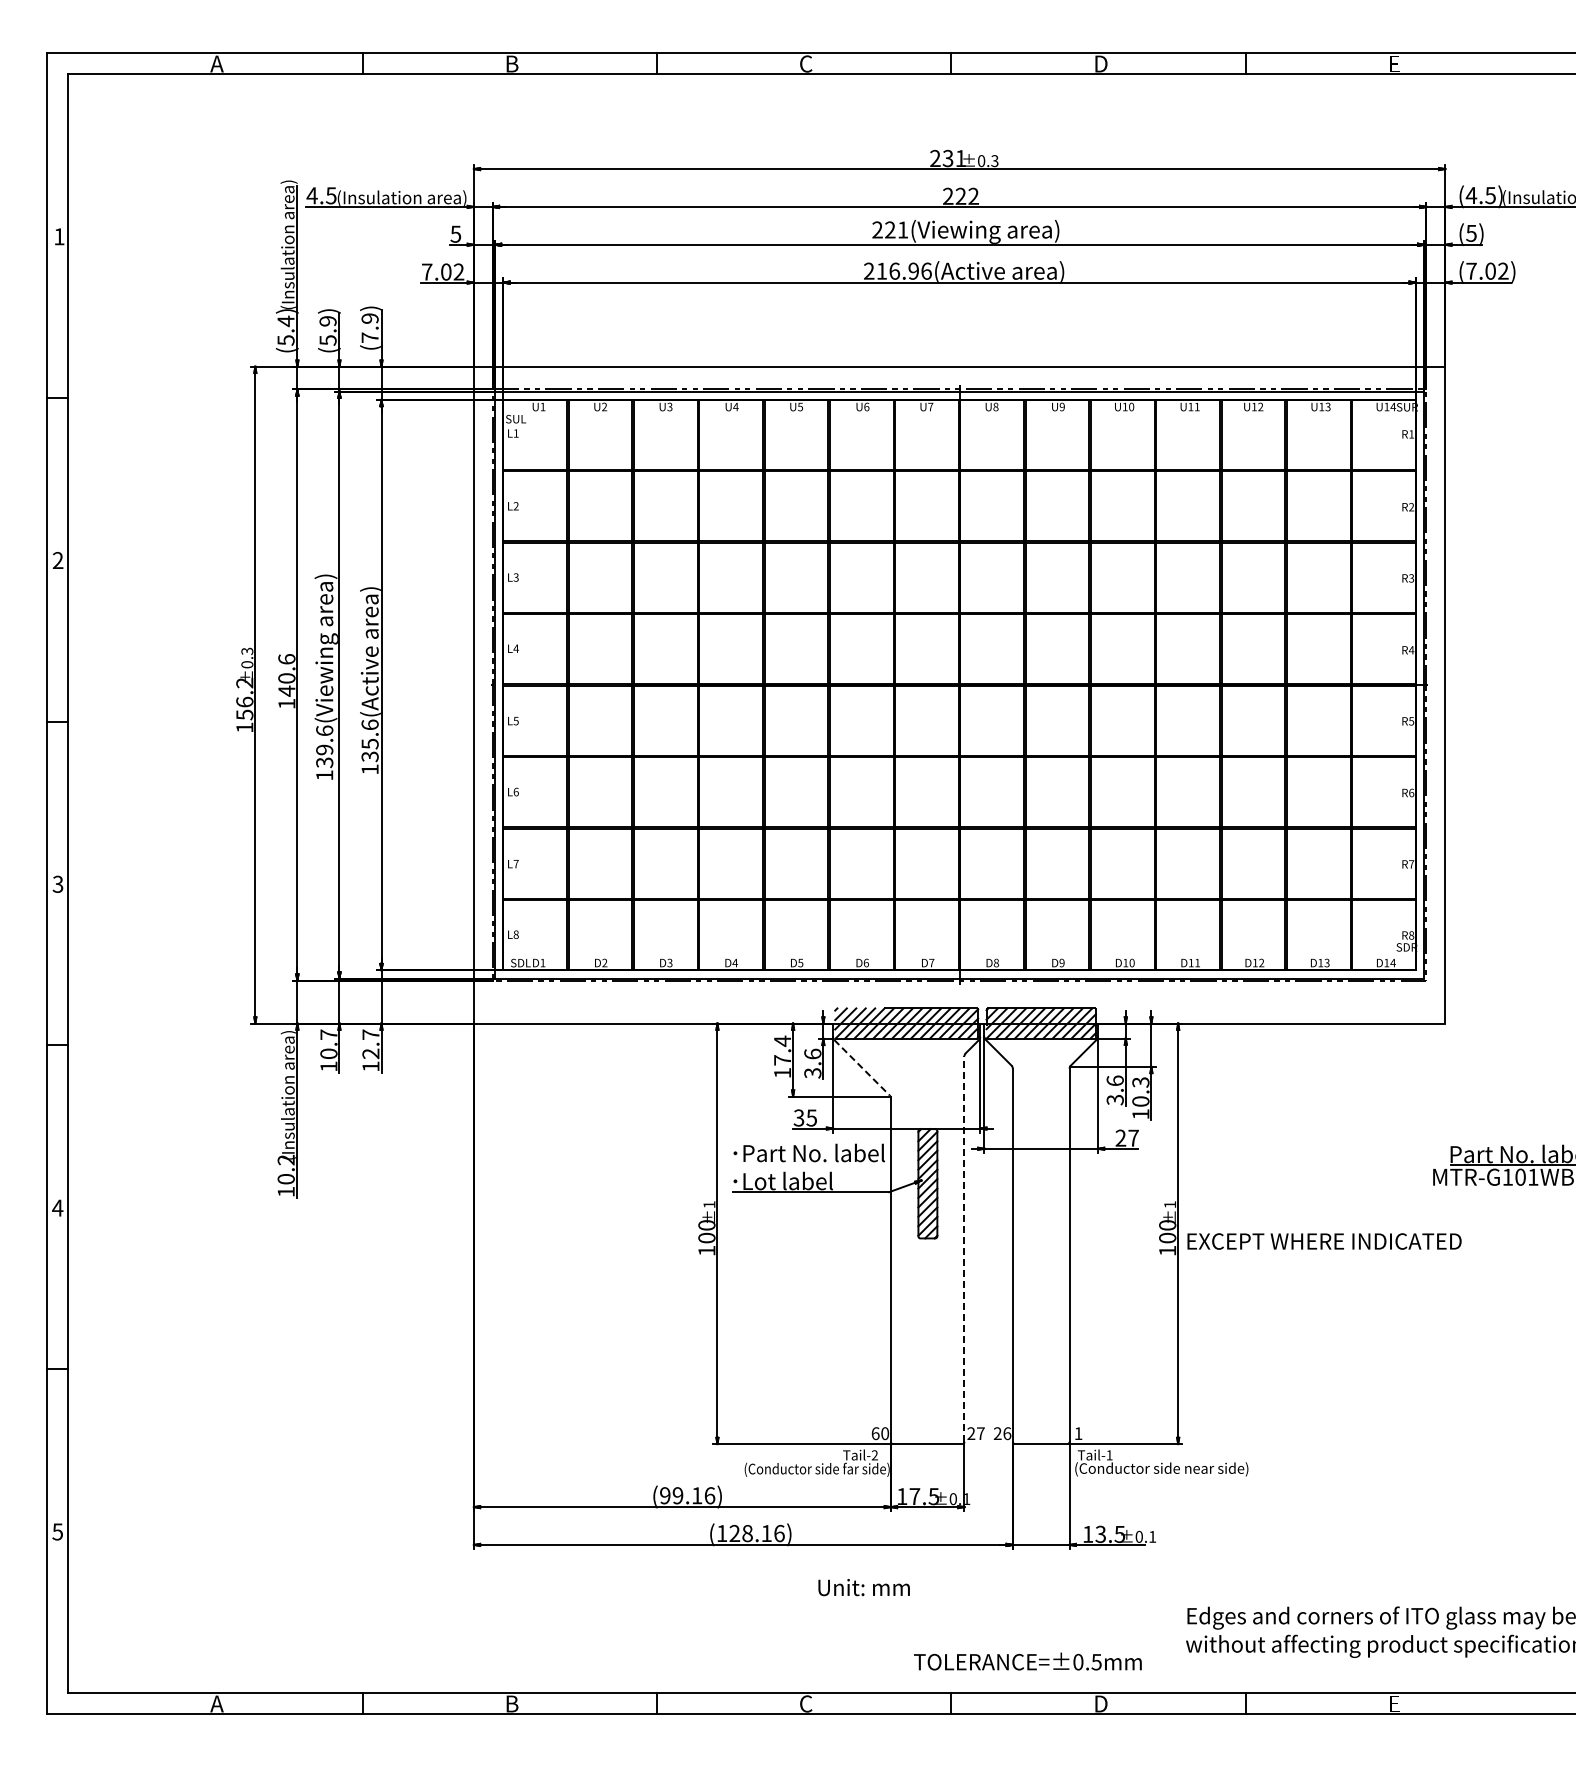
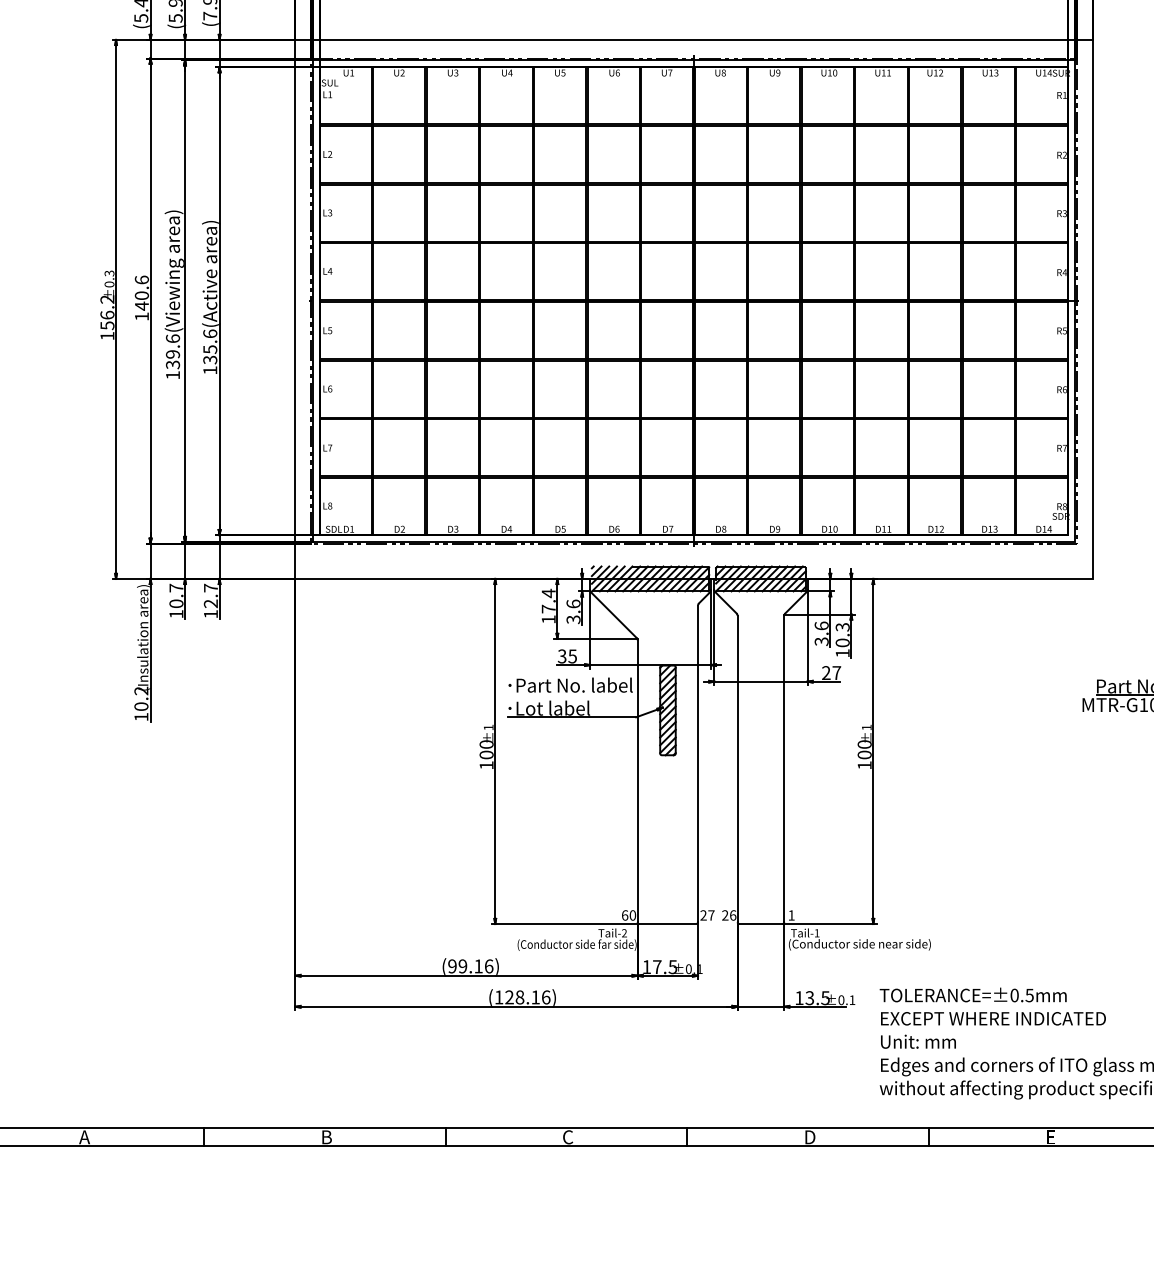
line: (862, 1068) -> (614, 615), dashed -> solid
text: (1324, 1241) -> (993, 1018), moved
line: (964, 1249) -> (698, 764), dashed -> solid
text: (863, 1587) -> (917, 1041), moved
text: (1027, 1661) -> (972, 994), moved

